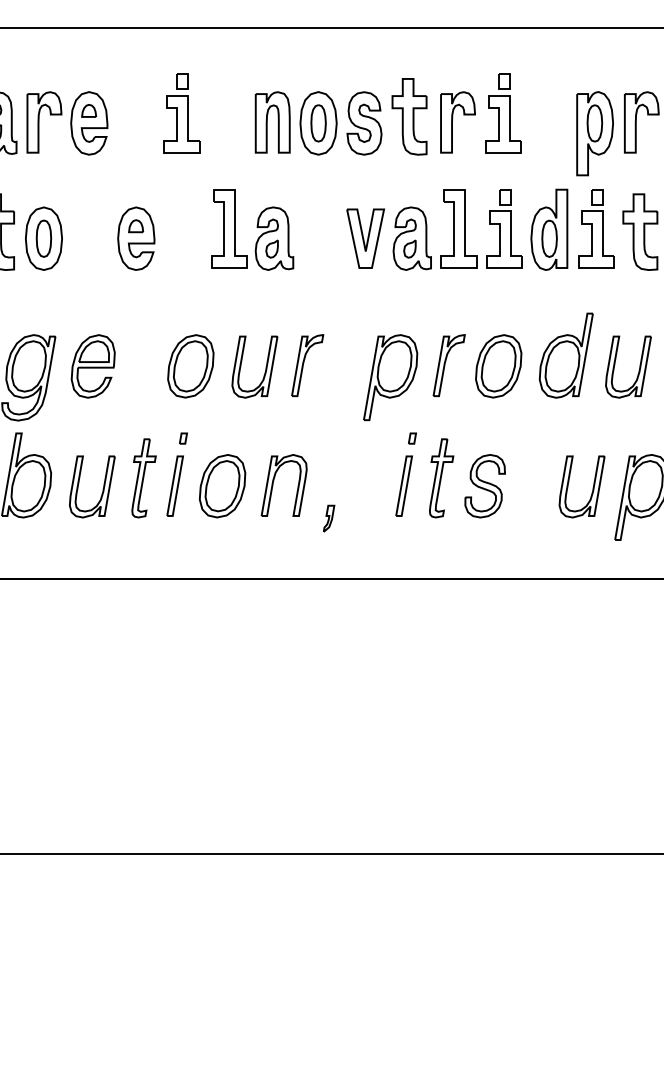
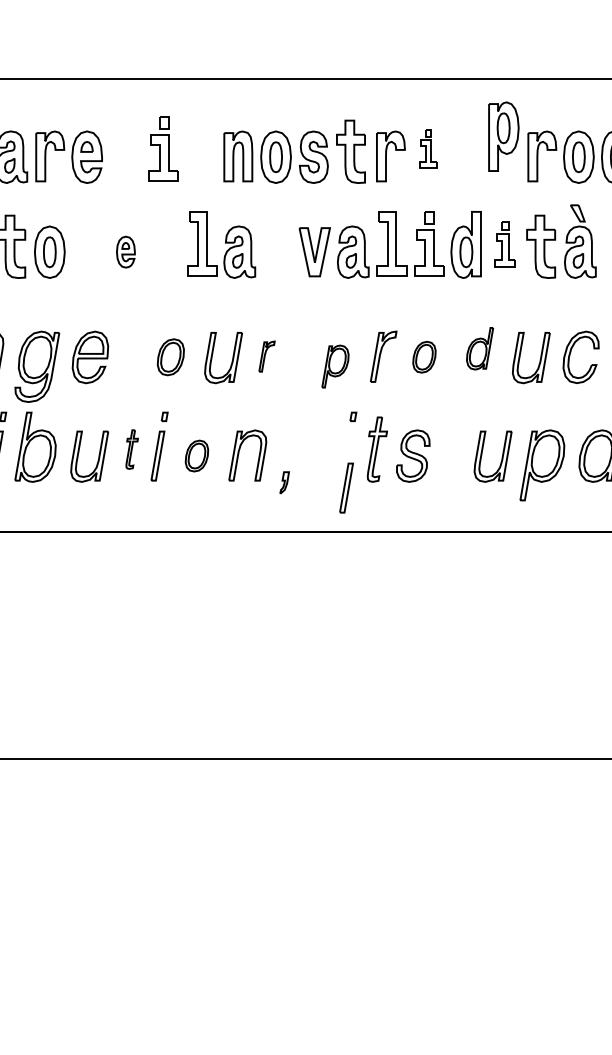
part: (503, 112) -> (428, 148), size x0.6
part: (594, 133) -> (503, 136), moved
part: (595, 228) -> (504, 243), size x0.7
part: (135, 237) -> (125, 251), size x0.6
part: (565, 355) -> (479, 348), size x0.6
part: (190, 365) -> (170, 356), size x0.7
part: (306, 365) -> (266, 356), size x0.6
part: (498, 365) -> (424, 356), size x0.6
part: (390, 377) -> (335, 366), size x0.6
part: (143, 478) -> (131, 449), size x0.6
part: (222, 485) -> (196, 455), size x0.6
part: (404, 485) -> (346, 487), moved

